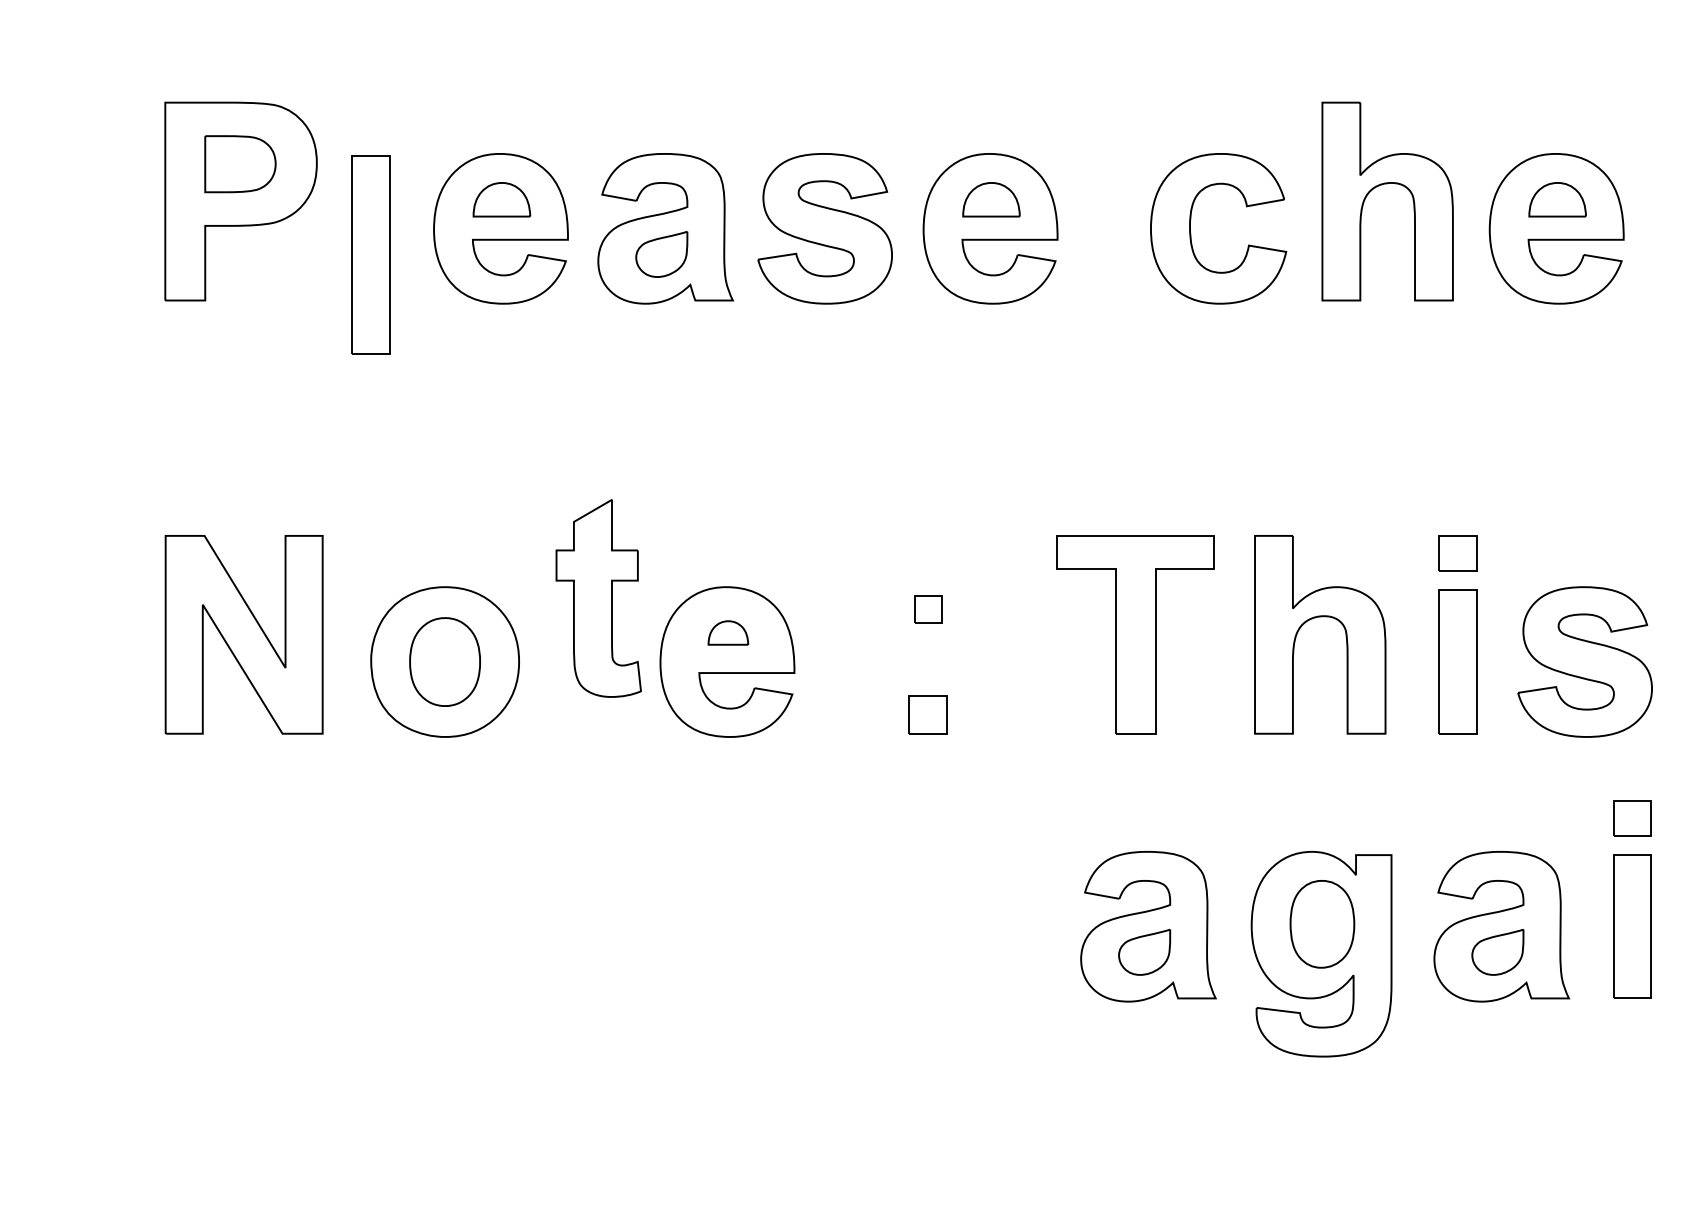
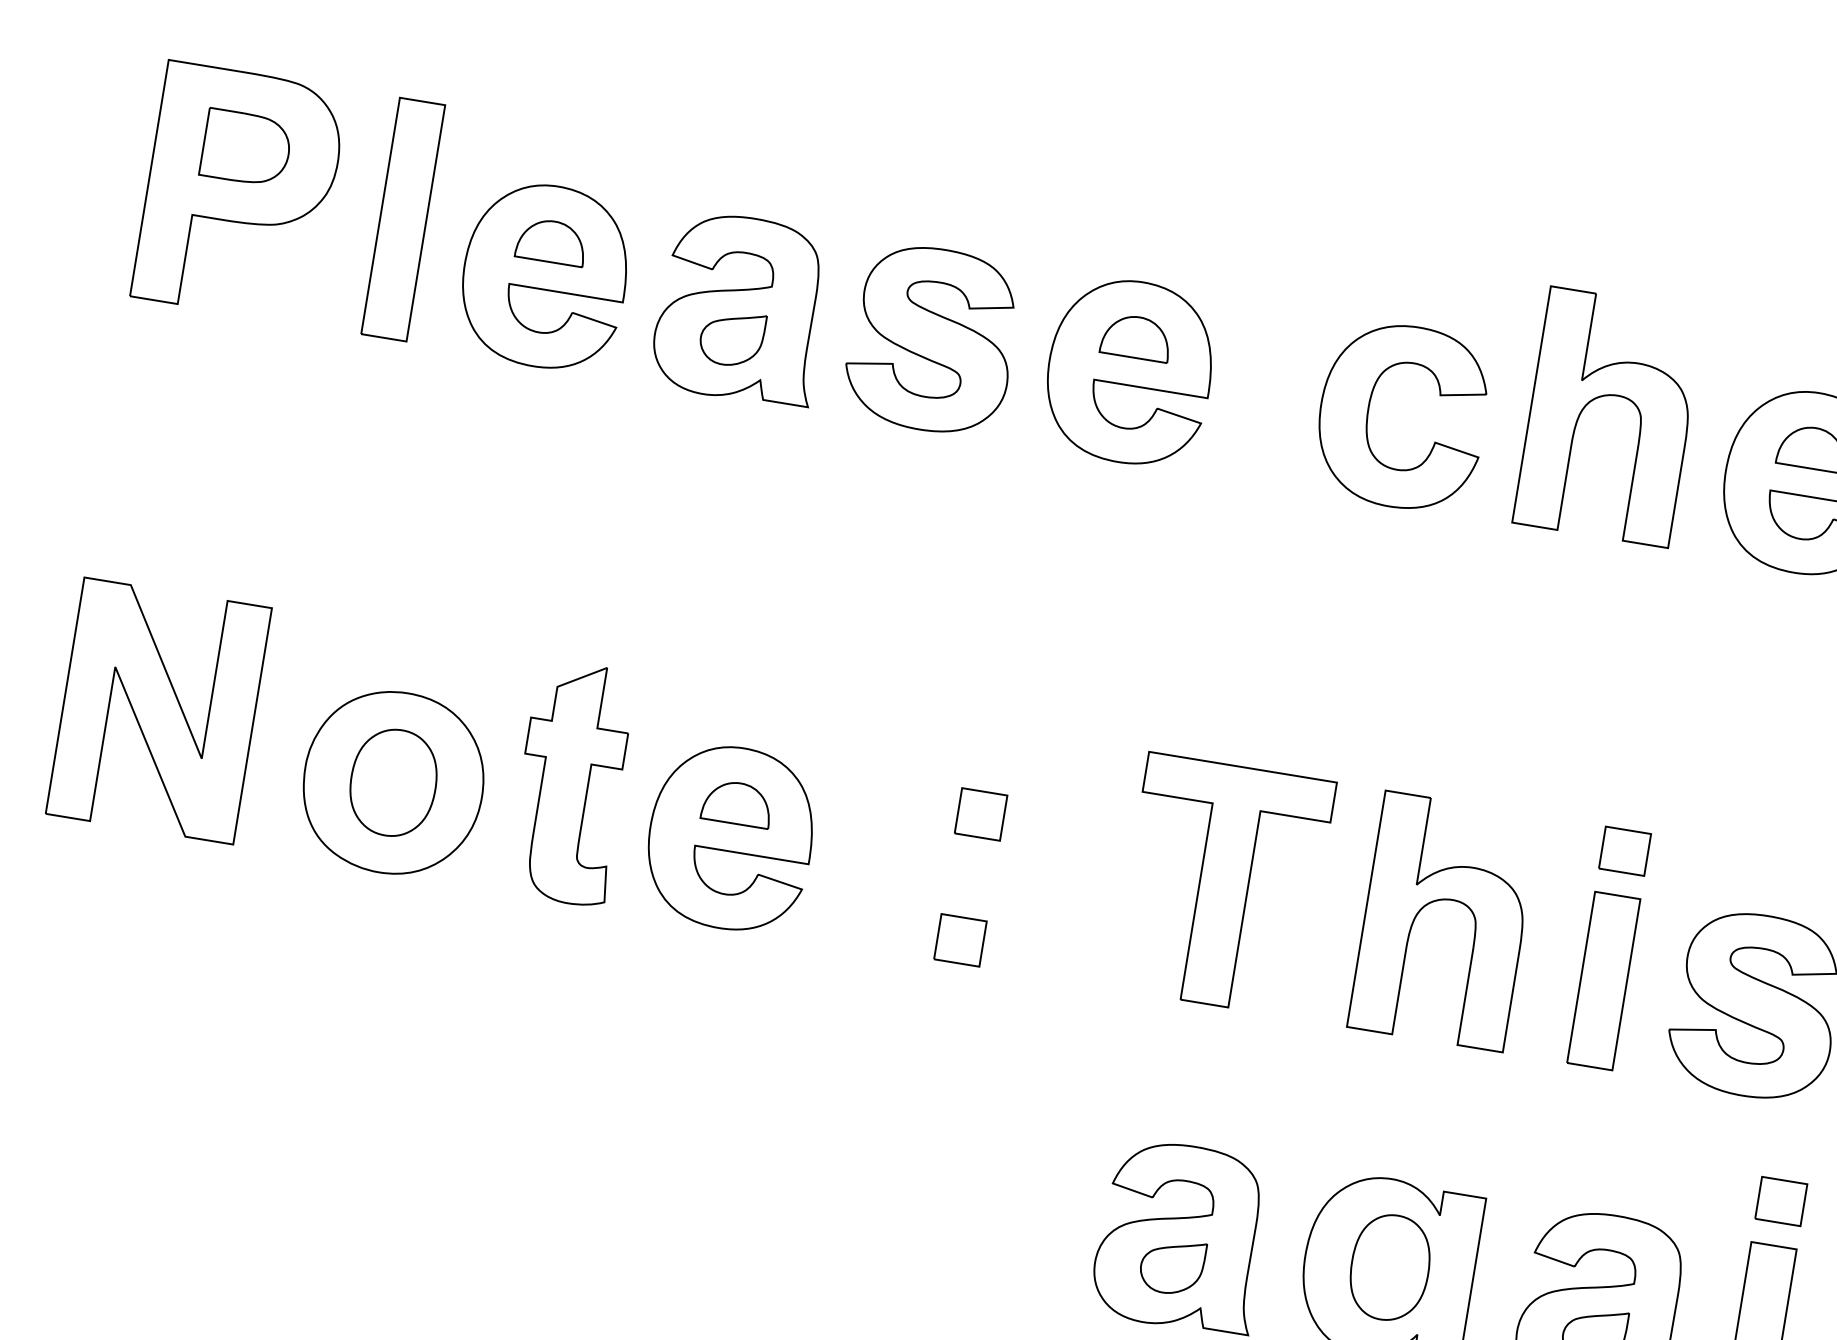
part: (370, 254) -> (402, 219), moved
part: (598, 598) -> (571, 783), moved
part: (927, 608) -> (980, 813), size x1.43
part: (728, 632) -> (737, 802), size x1.43

